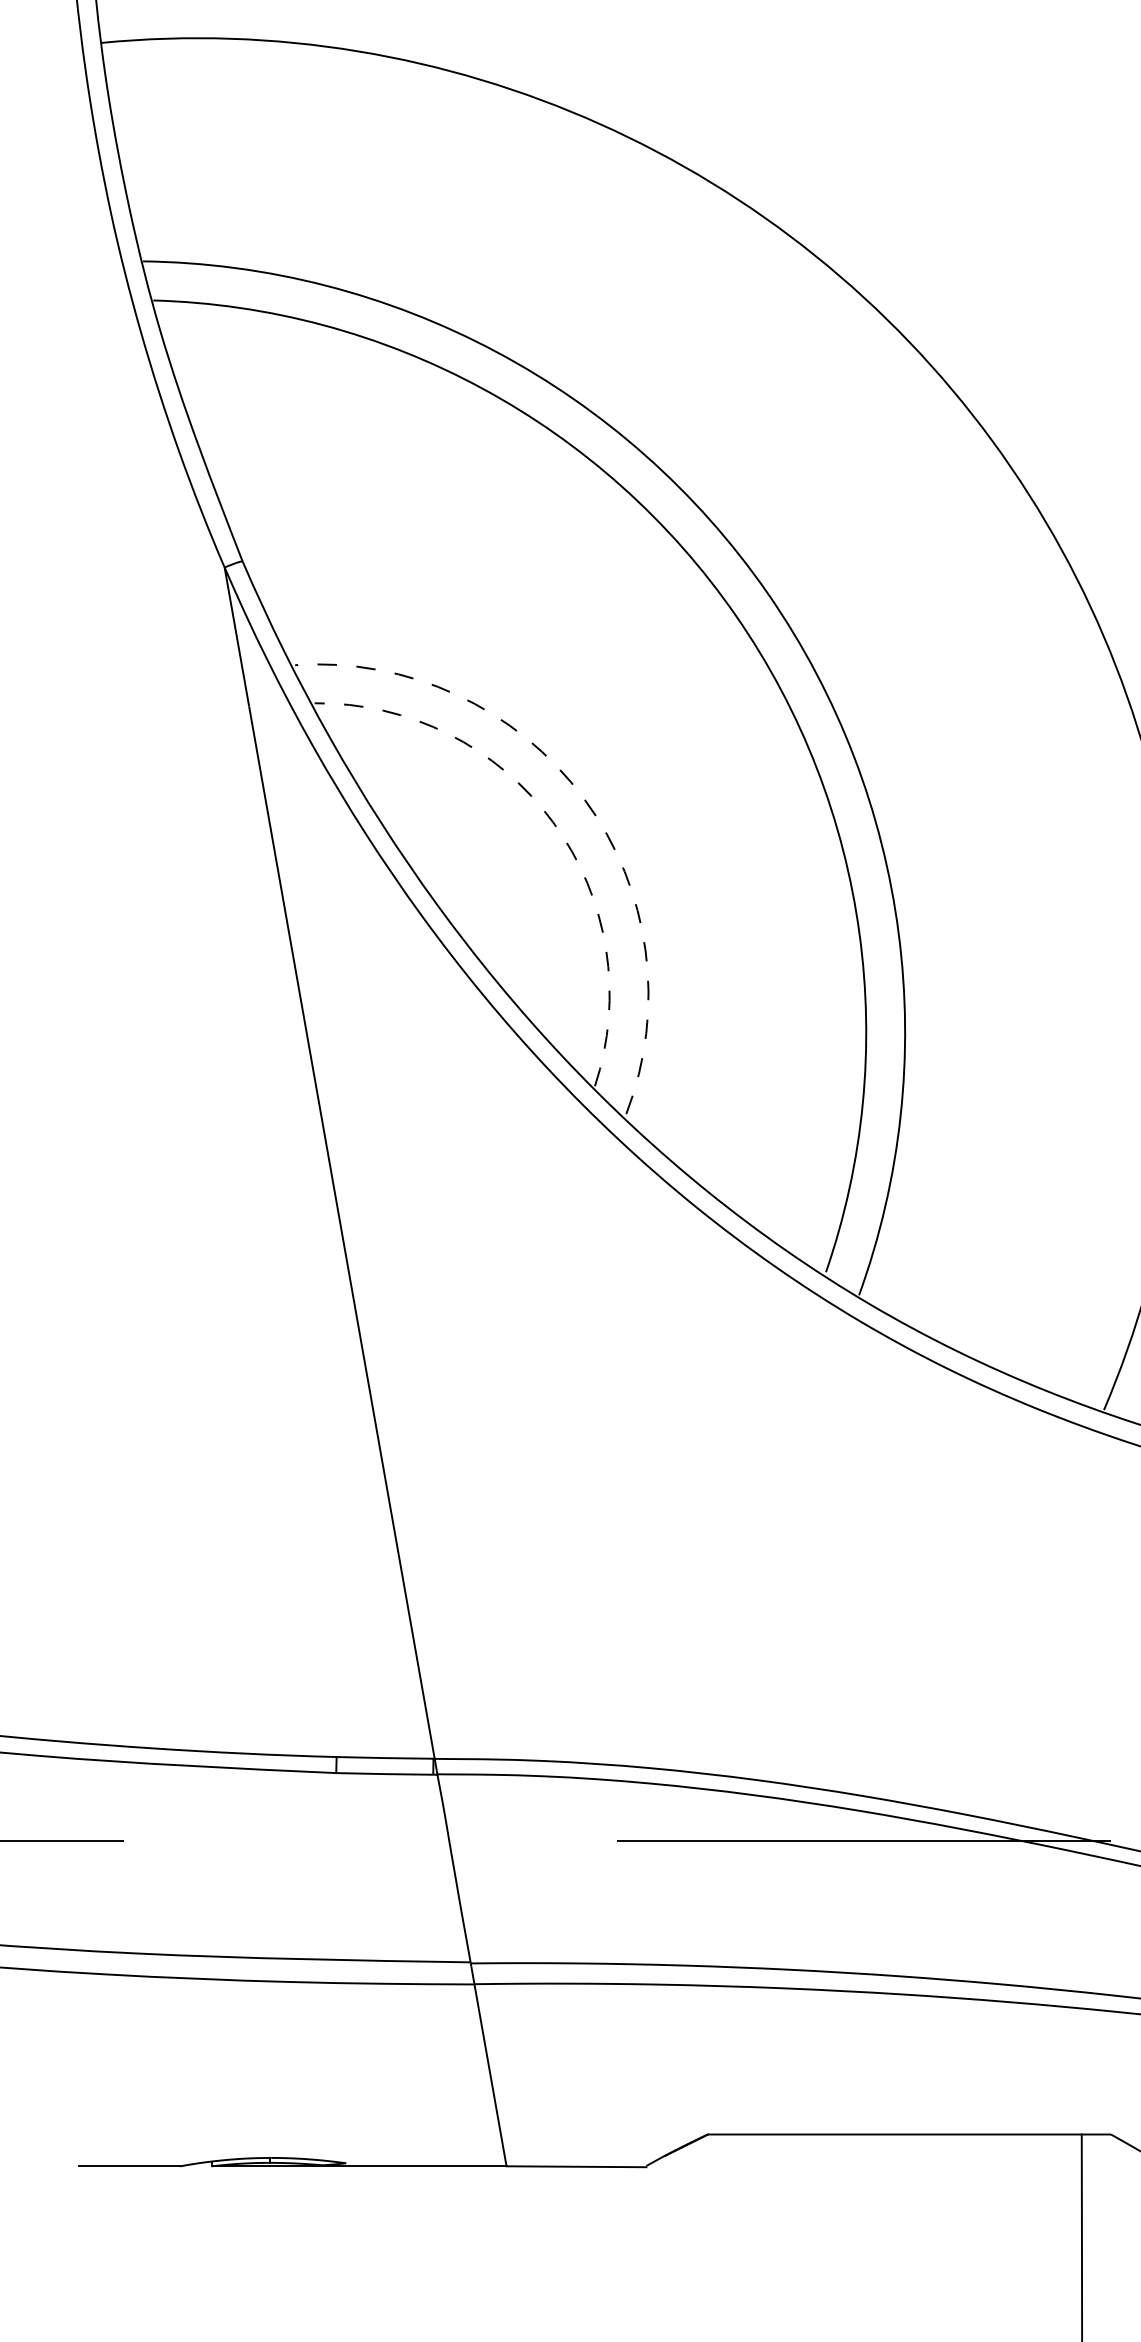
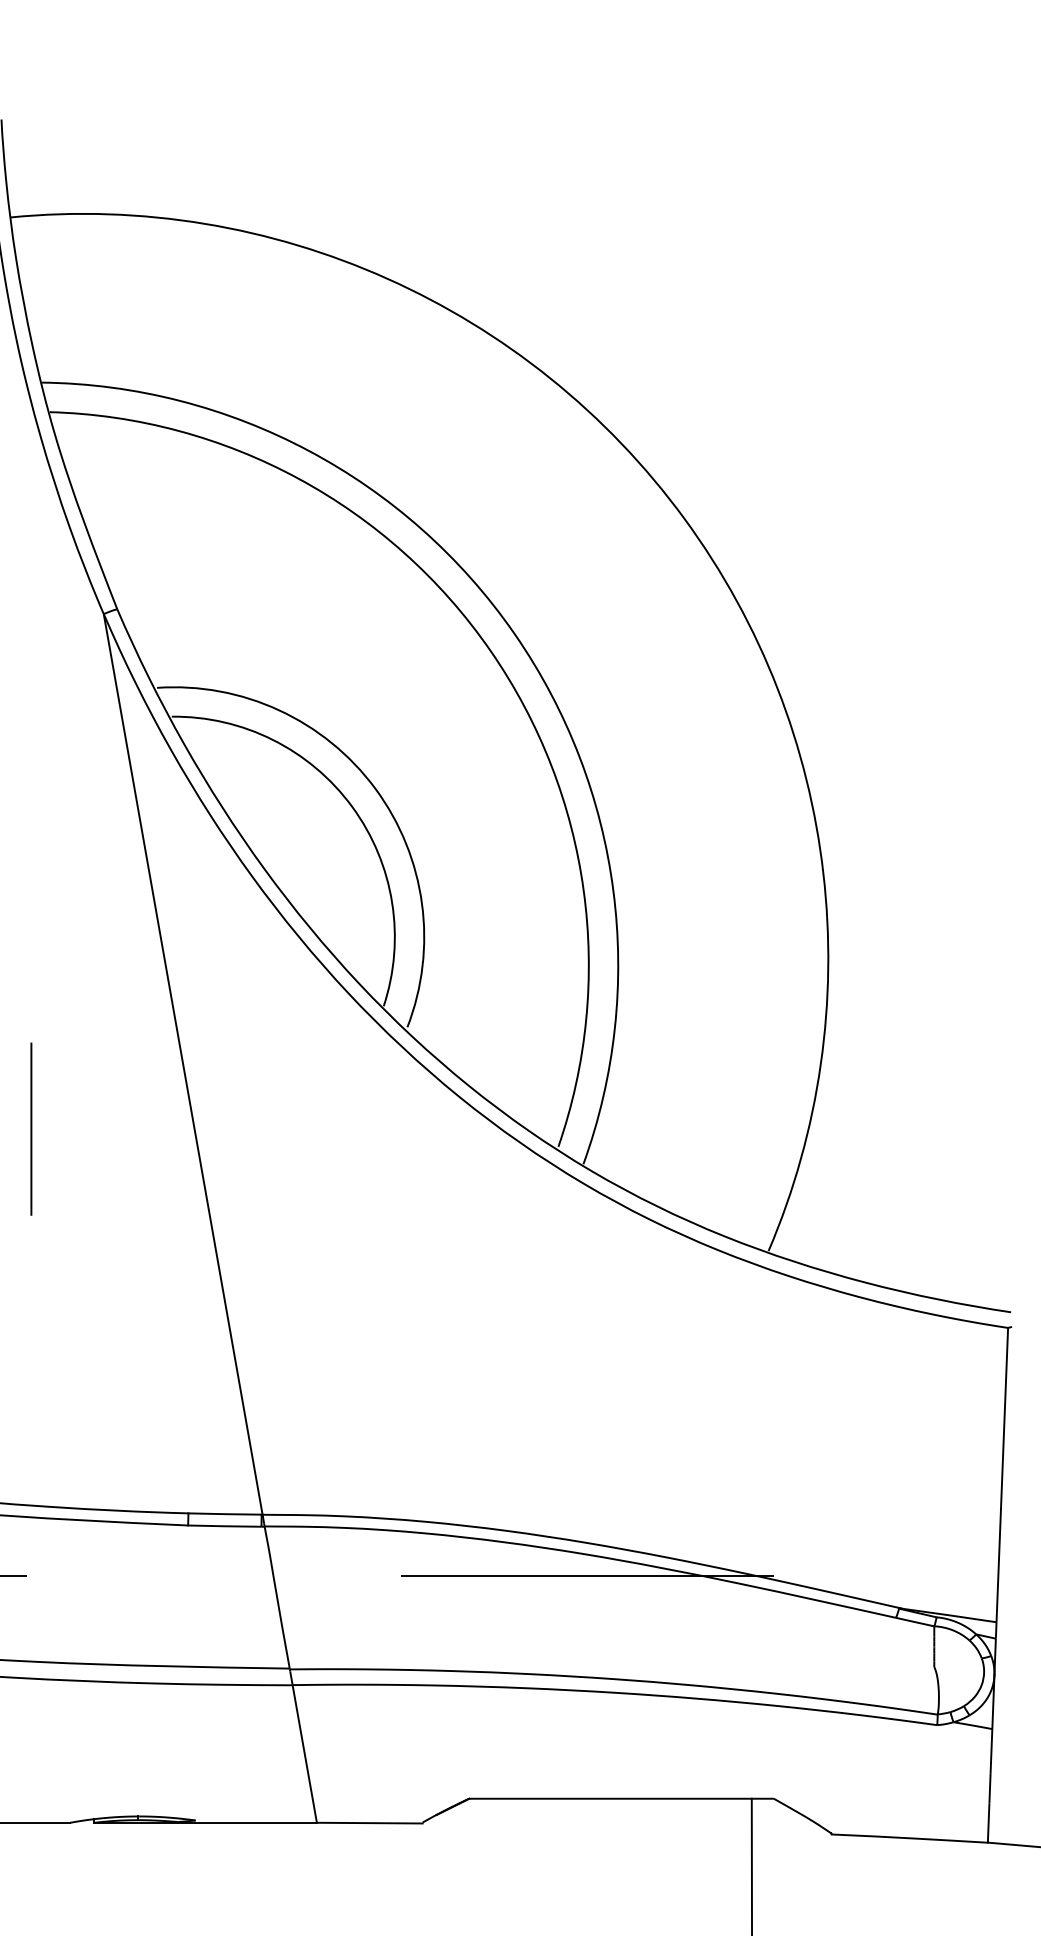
arc: (584, 798) -> (375, 788), dashed -> solid
arc: (553, 822) -> (352, 806), dashed -> solid
line: (129, 1247) -> (31, 1128), added

